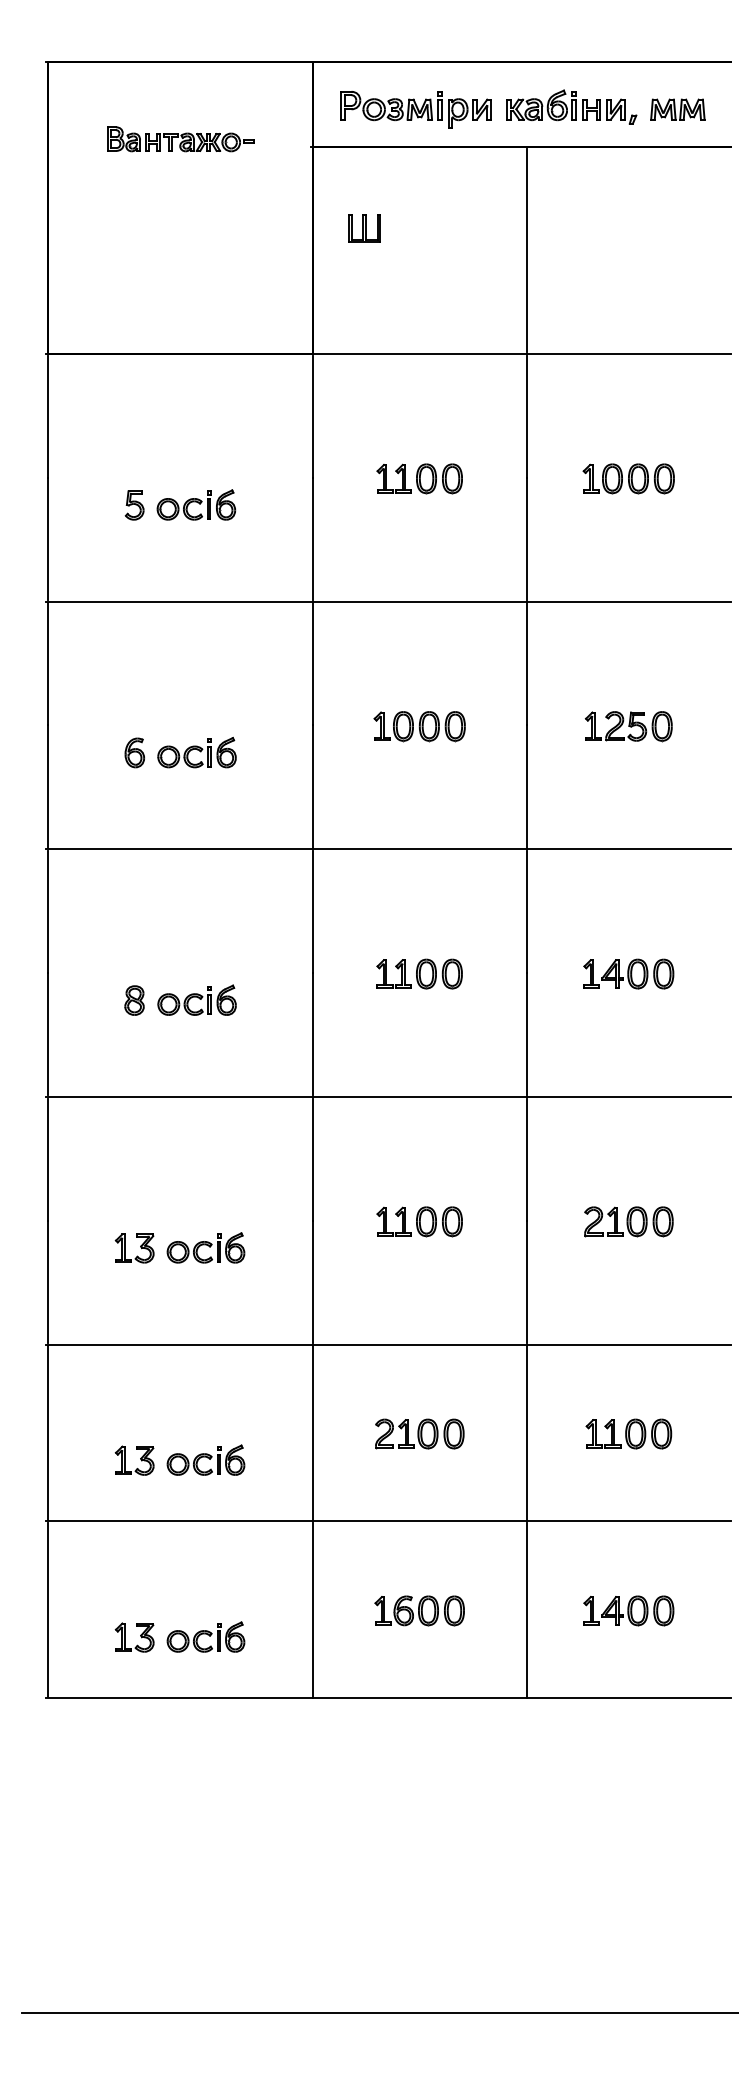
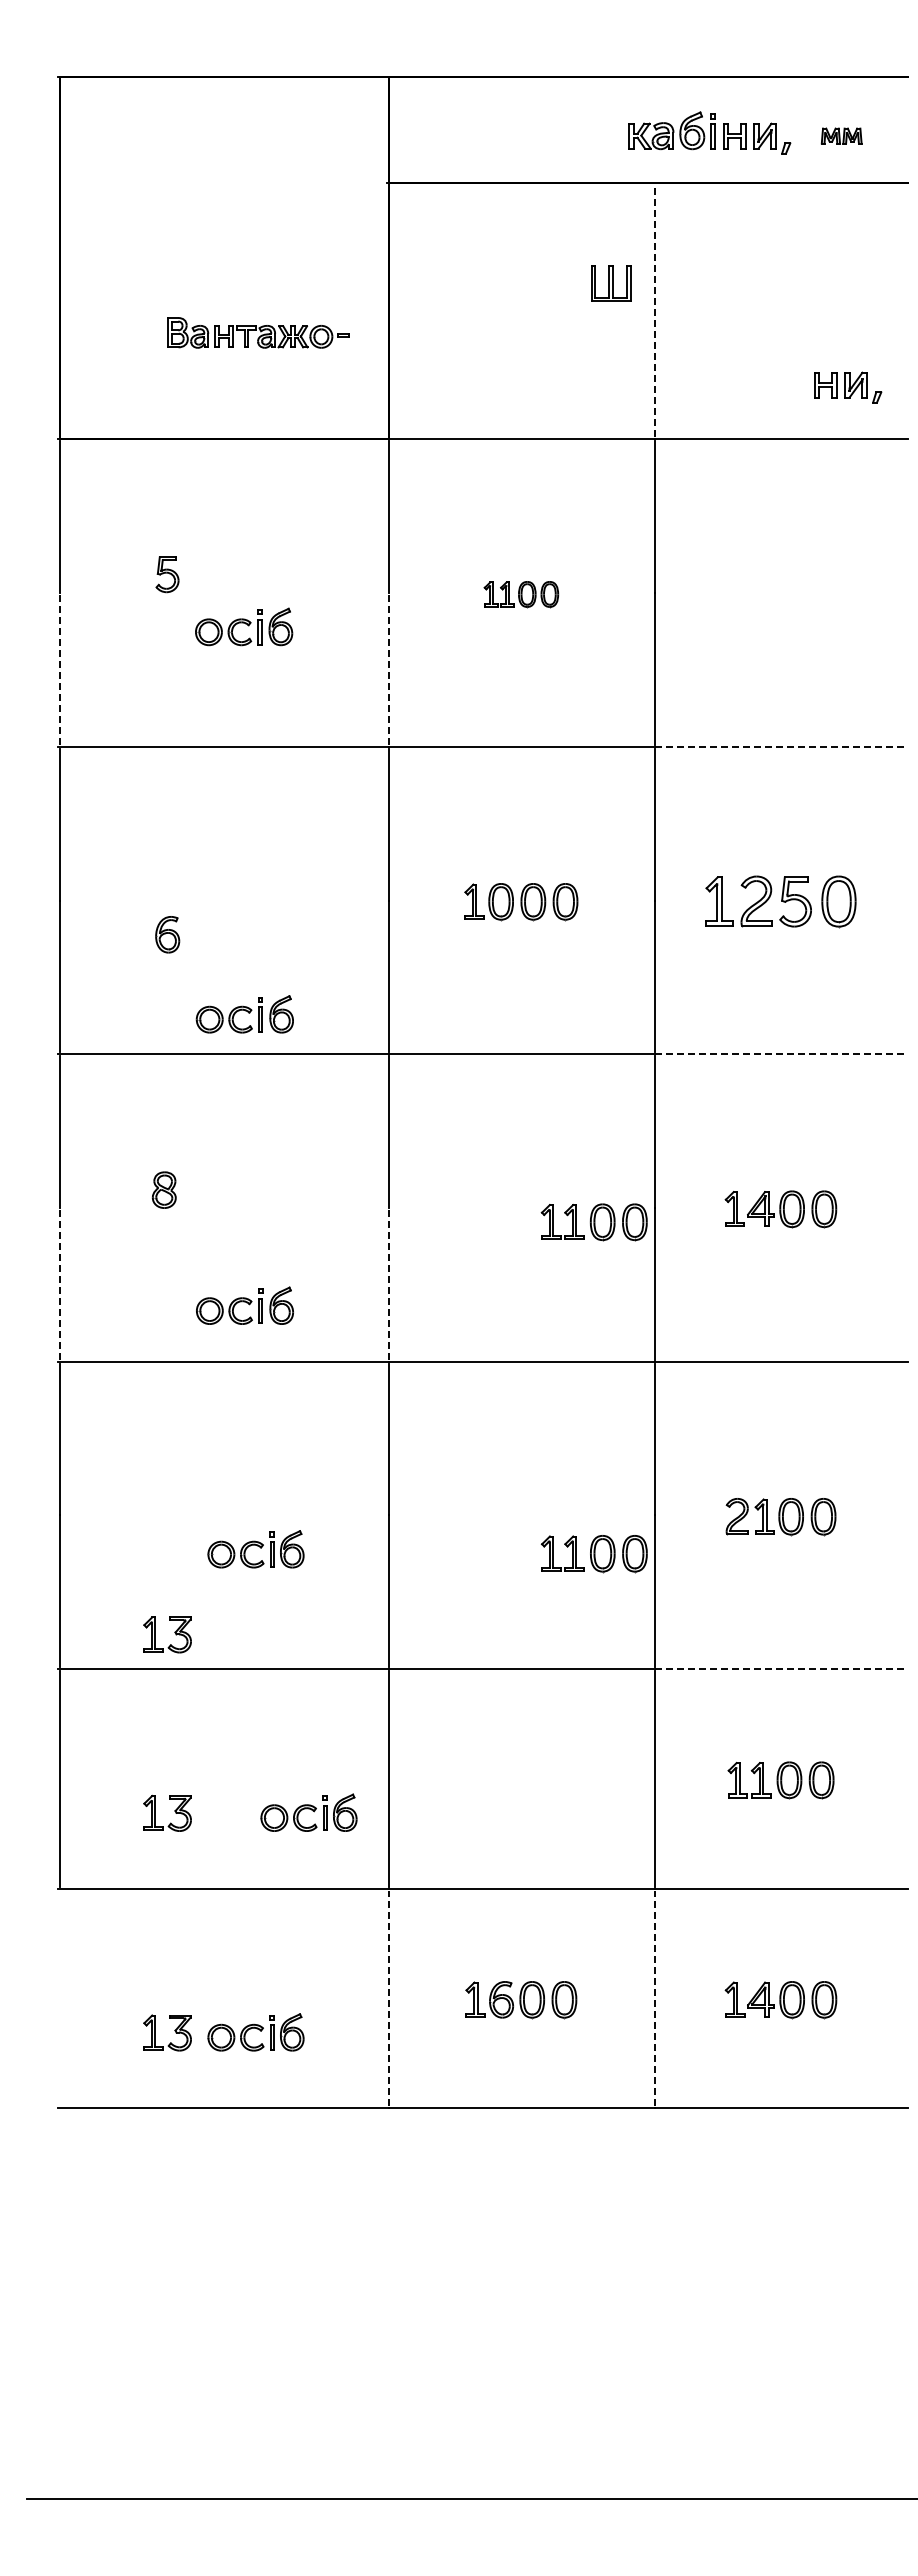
part: (415, 109) -> (516, 135), removed
part: (677, 109) -> (841, 135), size x0.6
part: (180, 138) -> (258, 332), moved
part: (365, 228) -> (611, 283), moved
line: (526, 250) -> (654, 310), solid -> dashed
part: (683, 312) -> (848, 387), added
part: (419, 478) -> (521, 594), size x0.7
part: (628, 478) -> (780, 594), removed
part: (134, 505) -> (167, 574), moved
line: (48, 538) -> (60, 668), solid -> dashed
line: (312, 538) -> (388, 668), solid -> dashed
line: (629, 601) -> (781, 746), solid -> dashed
part: (628, 726) -> (780, 902), size x1.4
part: (196, 752) -> (244, 1014), moved
line: (629, 849) -> (781, 1054), solid -> dashed
part: (419, 974) -> (593, 1222), moved
part: (133, 1000) -> (163, 1189), moved
part: (196, 1000) -> (244, 1305), moved
line: (48, 1033) -> (60, 1283), solid -> dashed
line: (312, 1033) -> (388, 1283), solid -> dashed
part: (419, 1222) -> (593, 1554), moved
part: (140, 1246) -> (174, 1632), moved
line: (629, 1344) -> (781, 1669), solid -> dashed
part: (419, 1434) -> (521, 1780), removed
part: (205, 1459) -> (308, 1812), moved
line: (48, 1609) -> (60, 1998), removed
line: (312, 1609) -> (388, 1998), solid -> dashed
line: (526, 1609) -> (654, 1998), solid -> dashed

